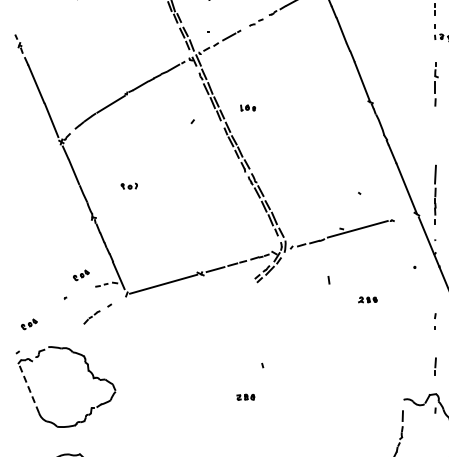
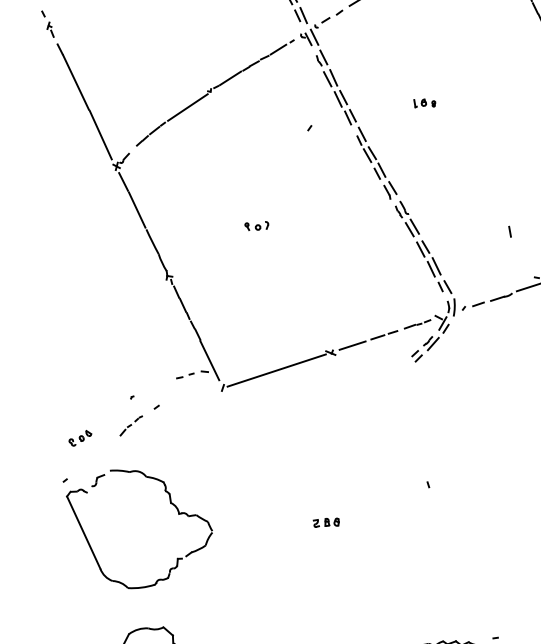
part: (247, 107) -> (423, 102), moved
part: (128, 185) -> (255, 225), moved
part: (81, 275) -> (154, 362), removed
line: (328, 280) -> (509, 232), moved
part: (97, 313) -> (139, 419), moved
line: (28, 388) -> (83, 533), dashed -> solid
part: (245, 396) -> (325, 521), moved

